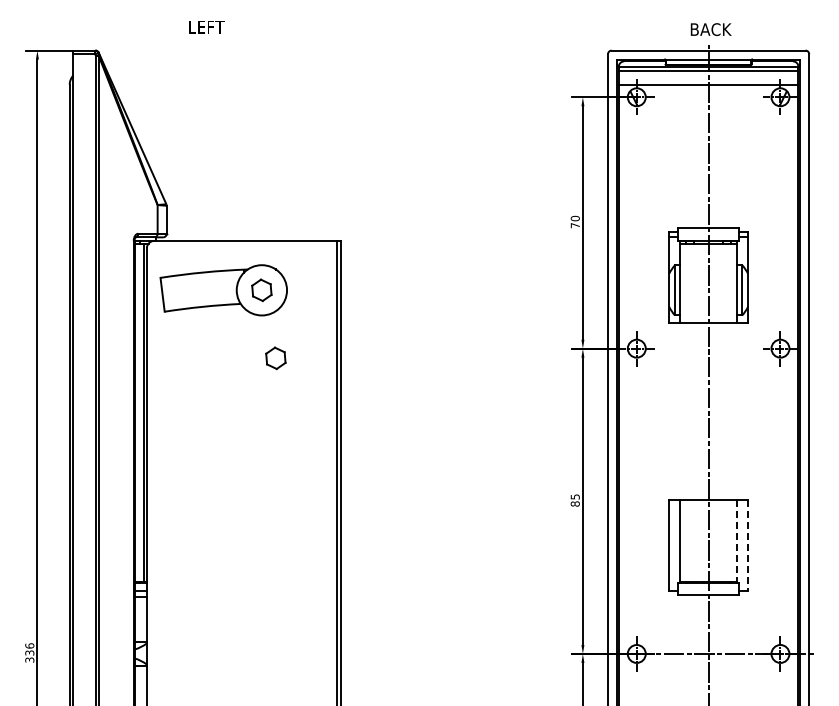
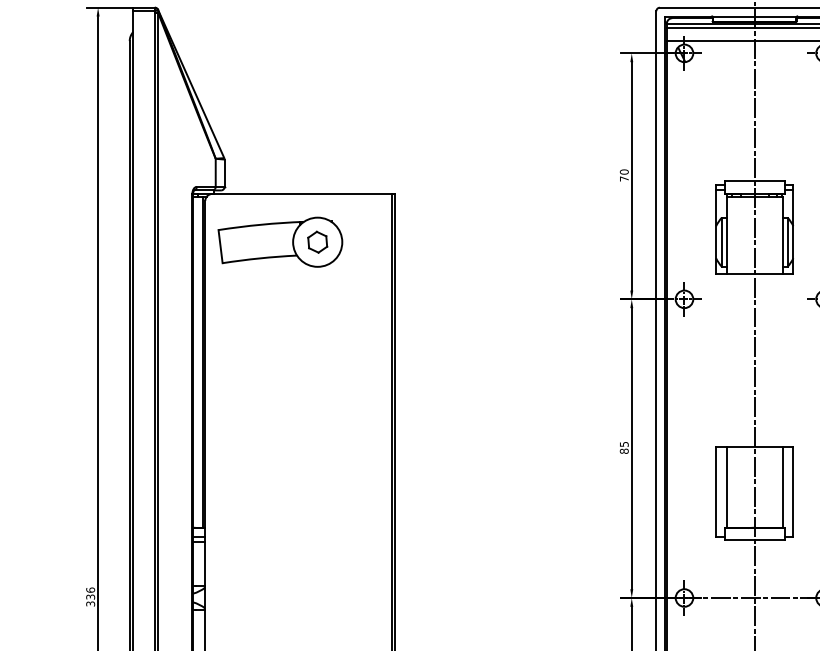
part: (275, 358) -> (331, 308), removed
line: (737, 541) -> (783, 487), dashed -> solid
line: (748, 545) -> (793, 491), dashed -> solid

